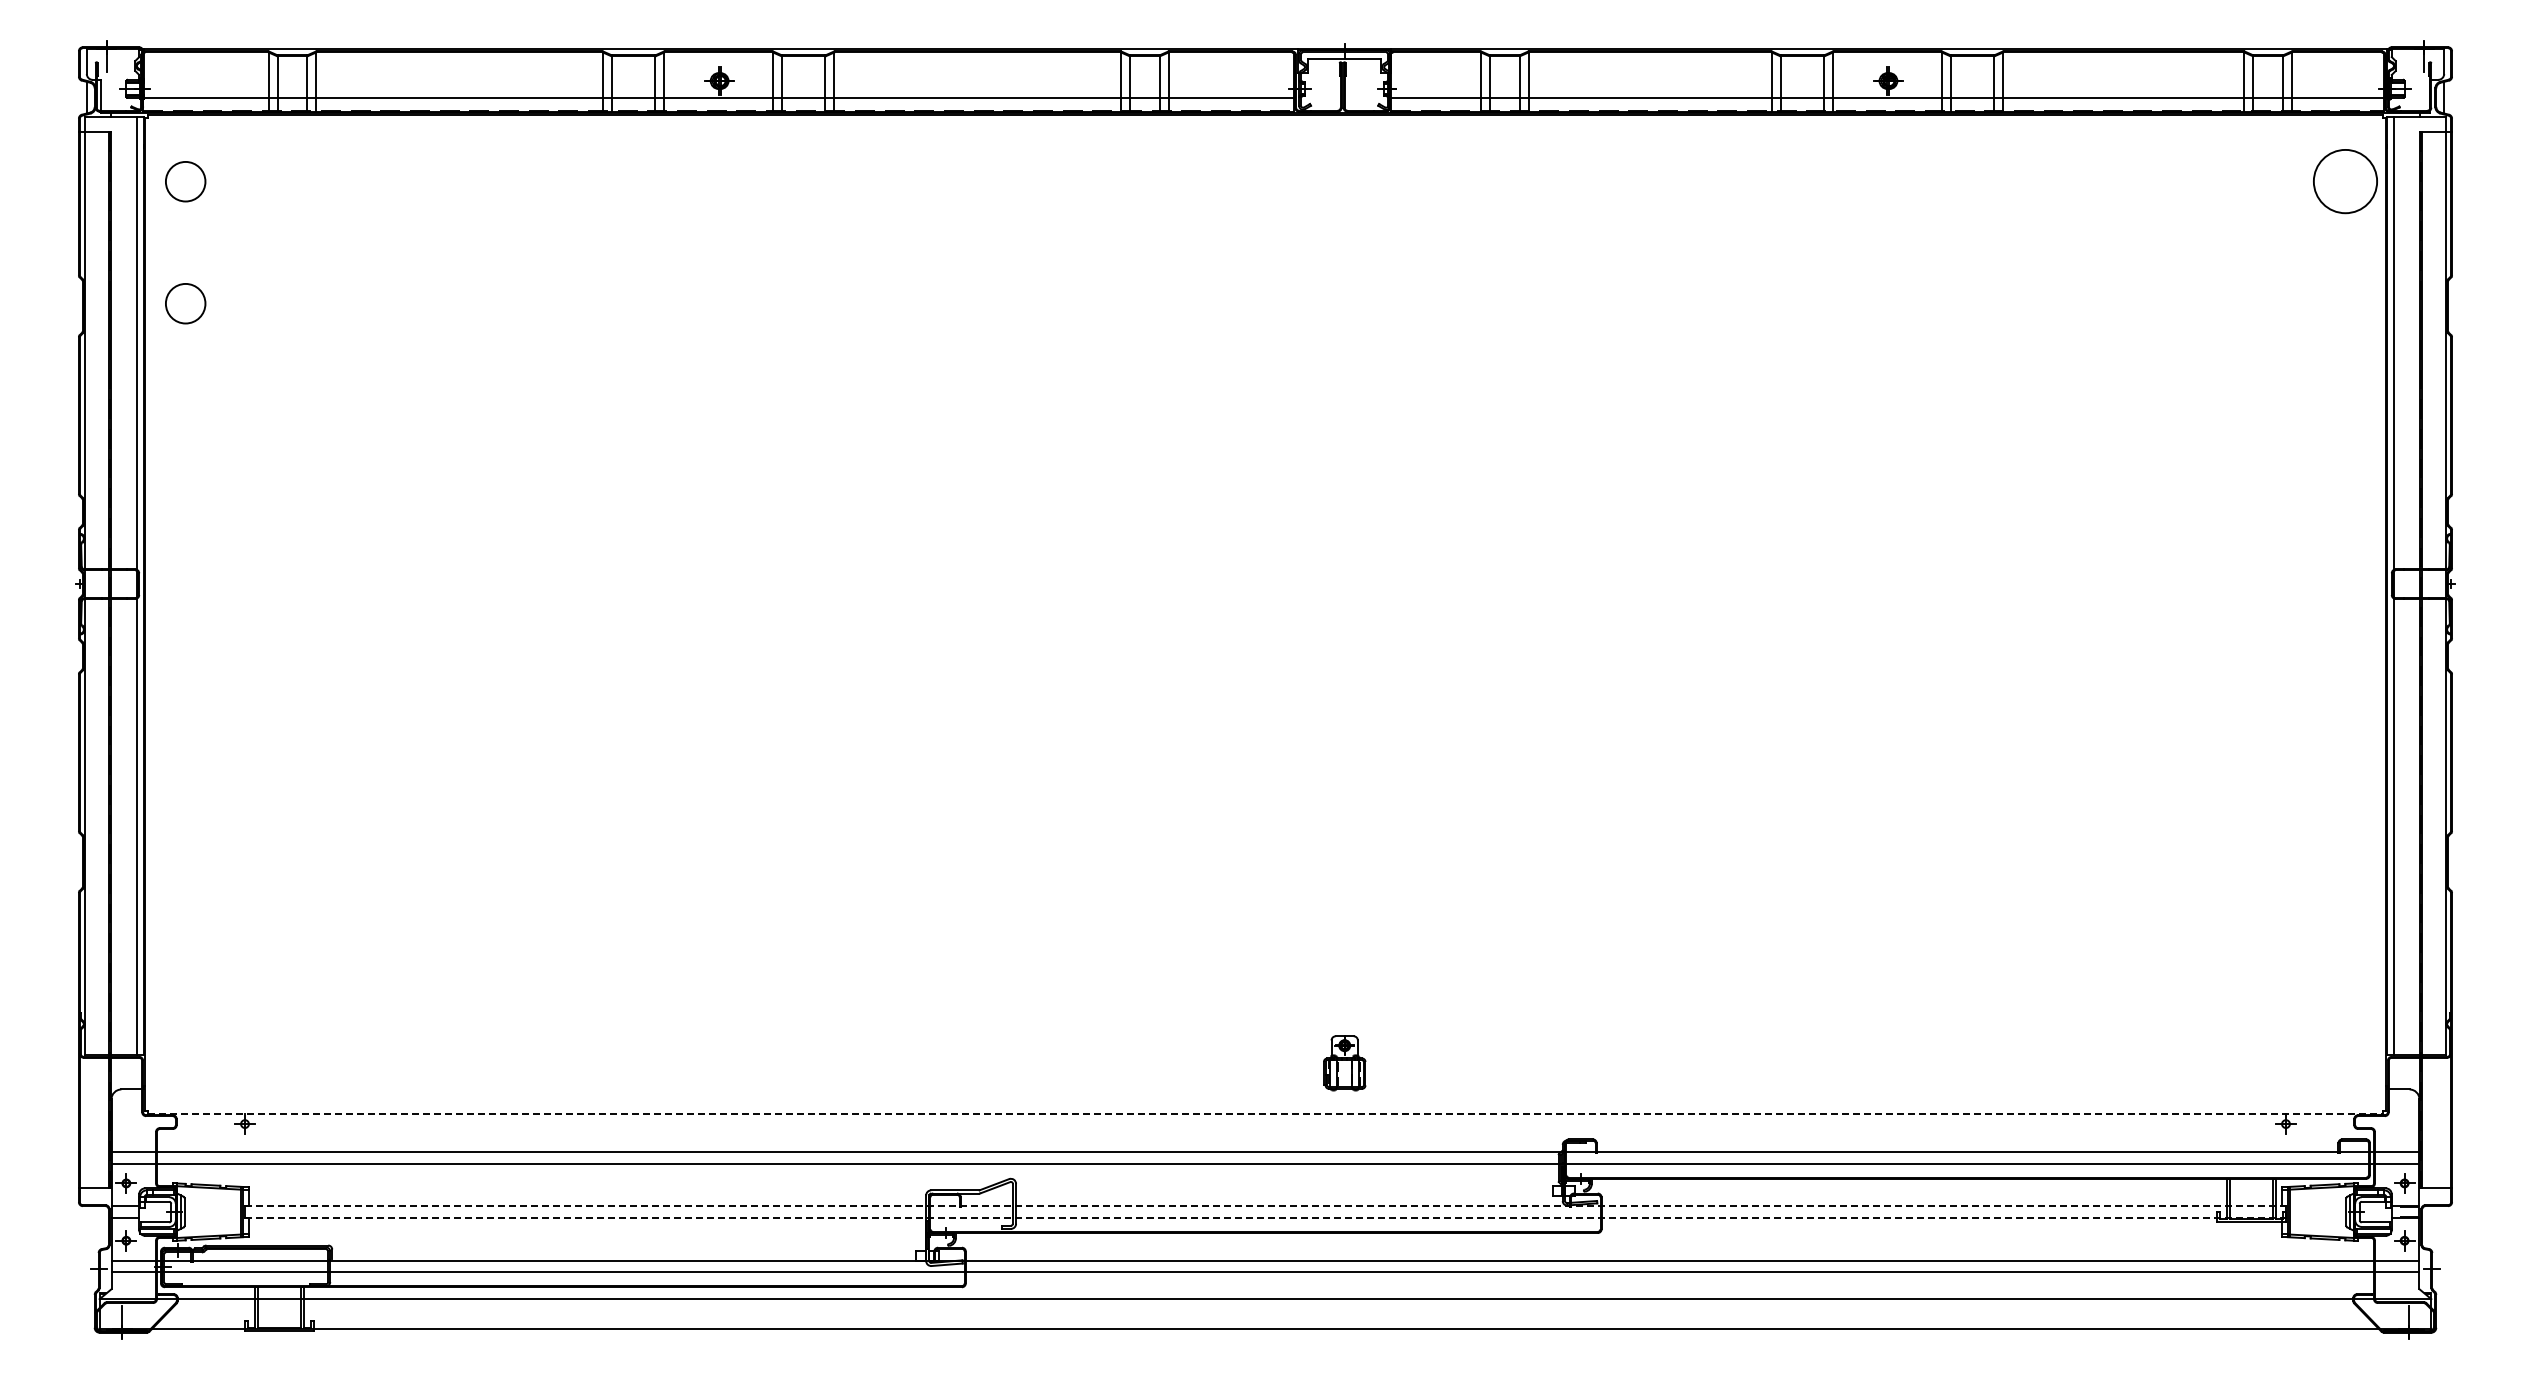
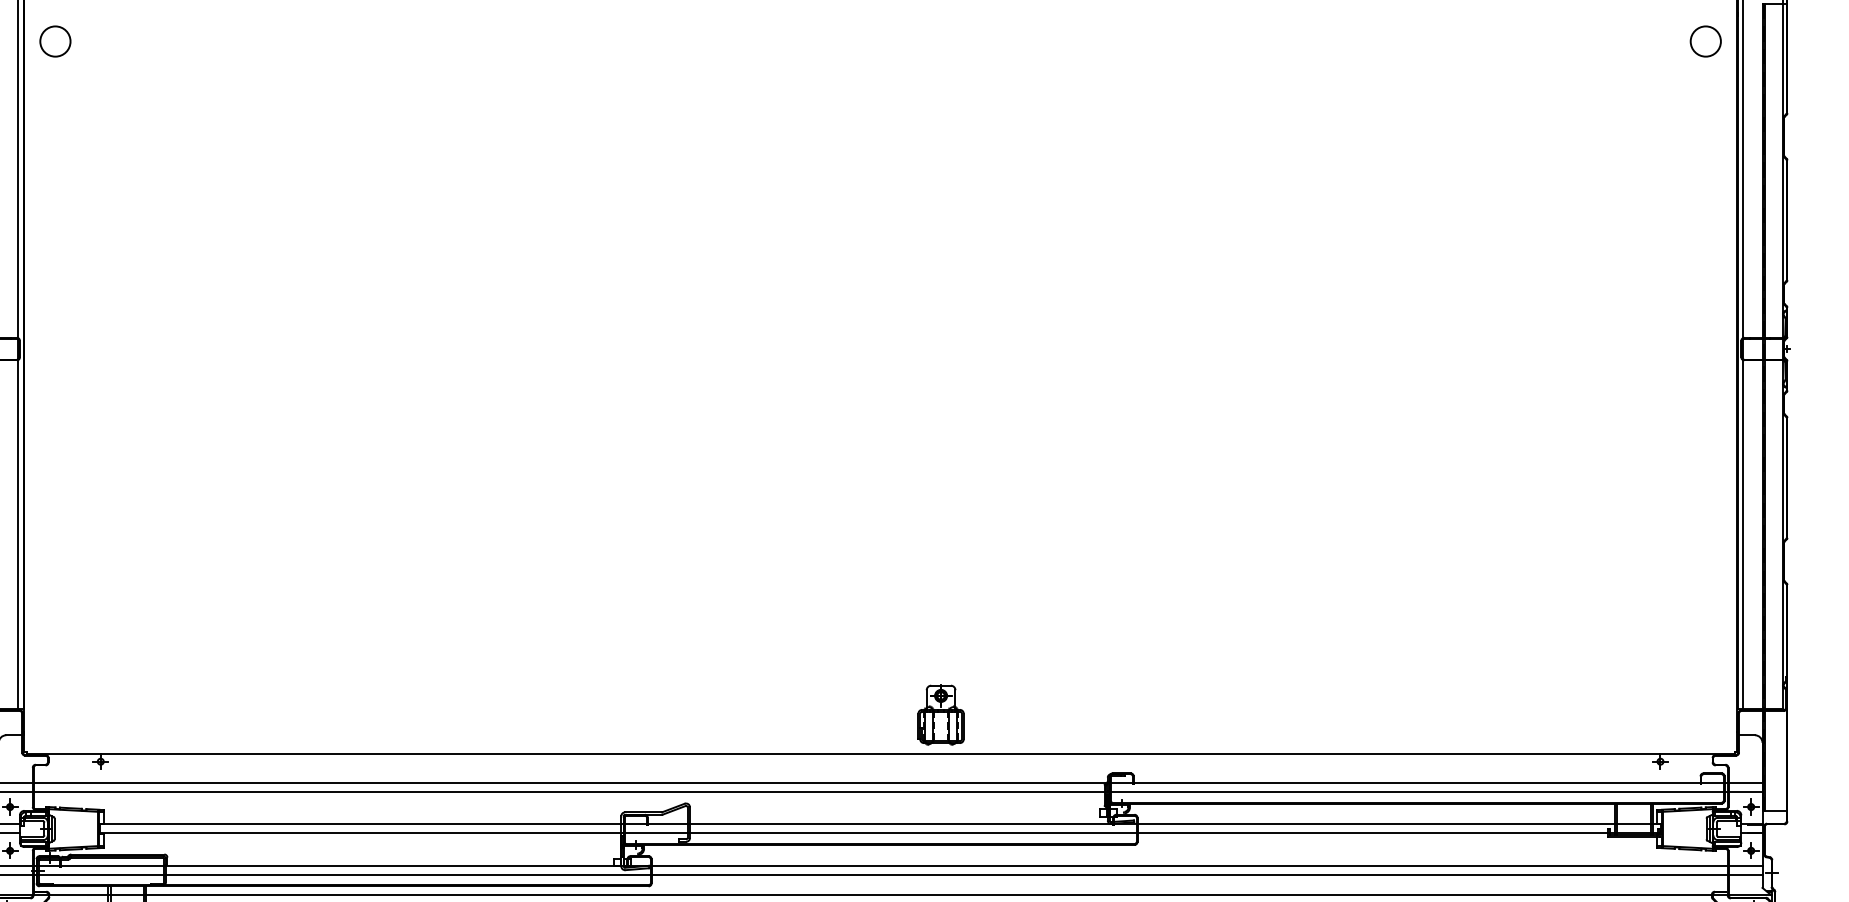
circle: (2344, 181) -> (1705, 41), size x0.62
circle: (185, 303) -> (55, 134), removed
part: (1344, 1063) -> (941, 715), size x1.43
line: (1265, 1114) -> (880, 754), dashed -> solid
line: (1265, 1206) -> (880, 824), dashed -> solid
line: (1265, 1218) -> (880, 833), dashed -> solid

